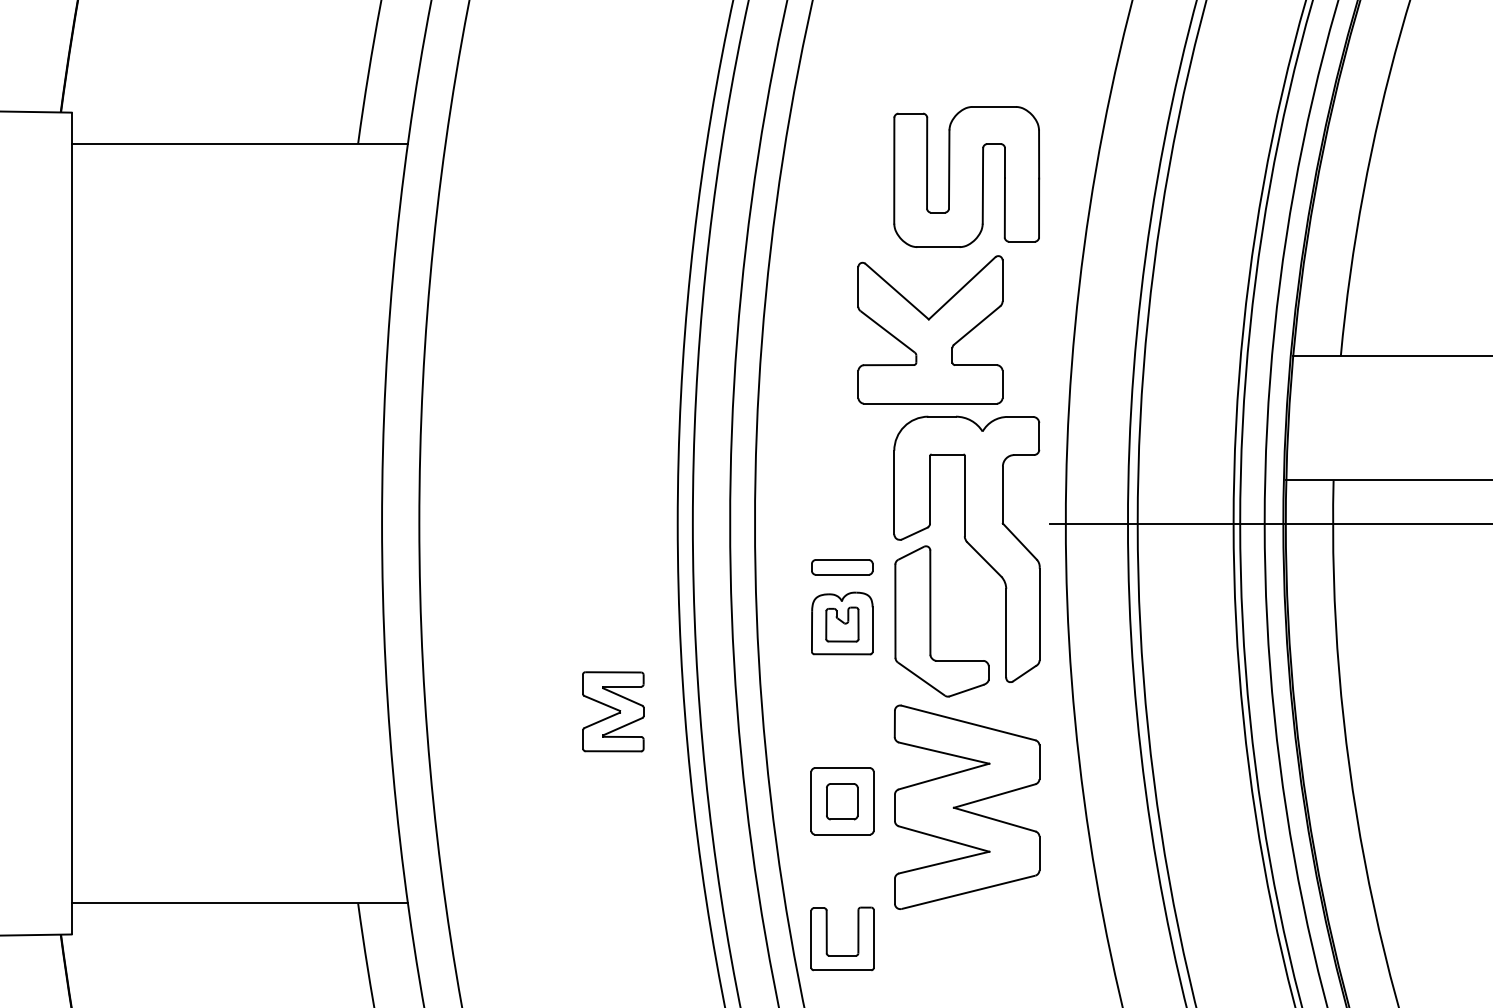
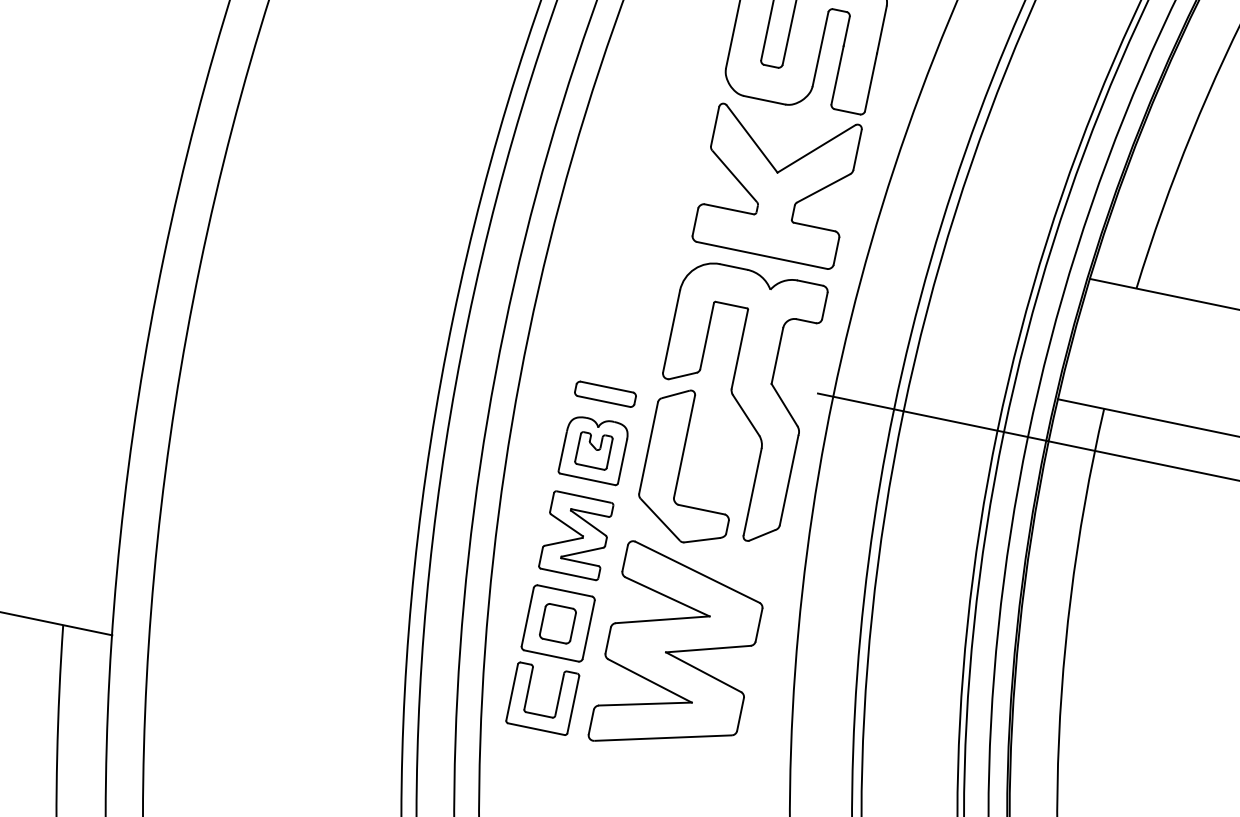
part: (930, 329) -> (777, 182), moved
part: (613, 711) -> (576, 535), moved
part: (827, 938) -> (528, 694), moved

